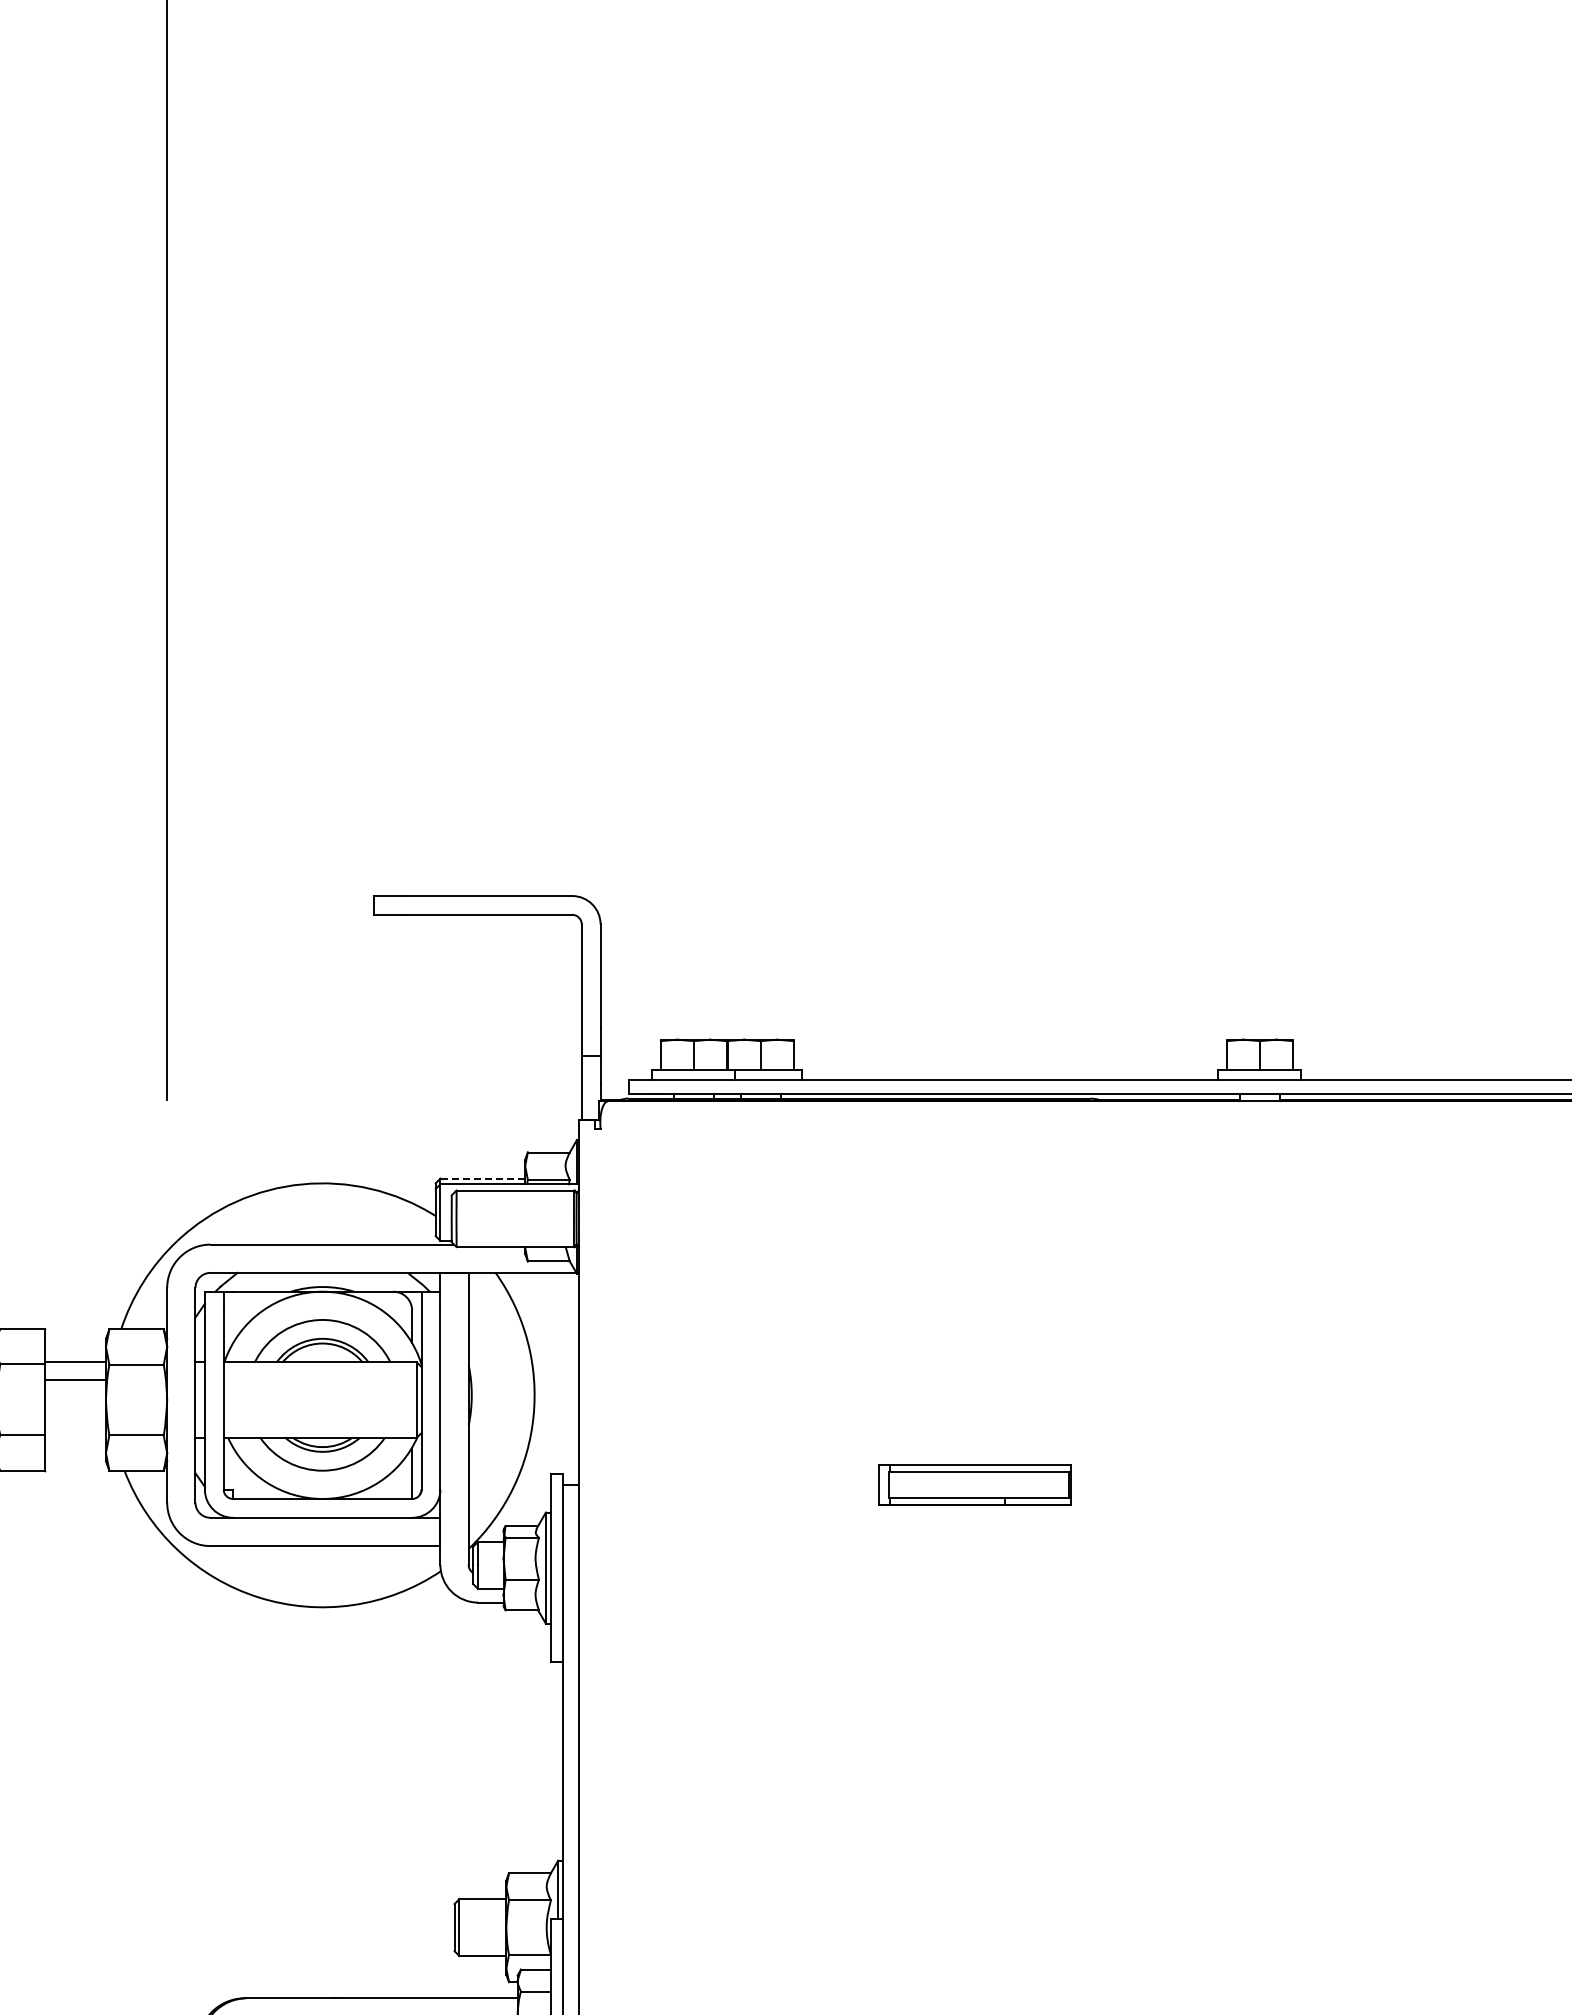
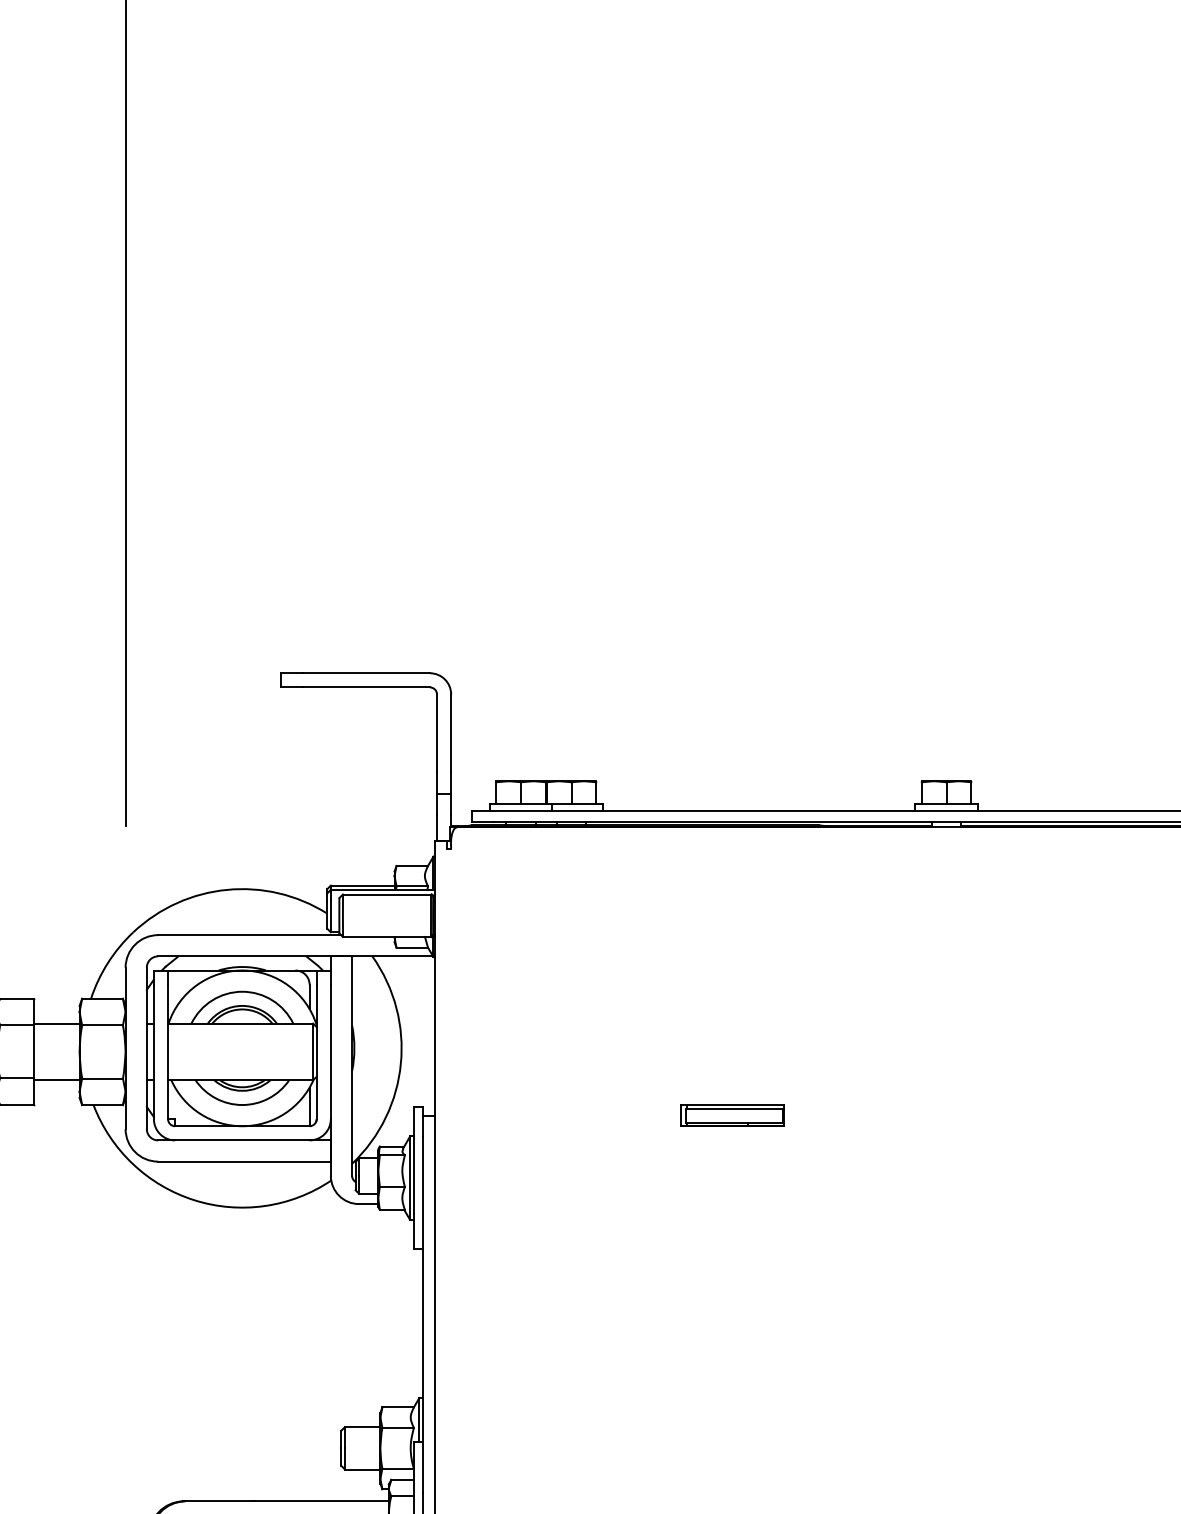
line: (482, 1178) -> (362, 885), dashed -> solid
line: (74, 1379) -> (55, 1080), moved
part: (974, 1484) -> (732, 1115), size x0.71

